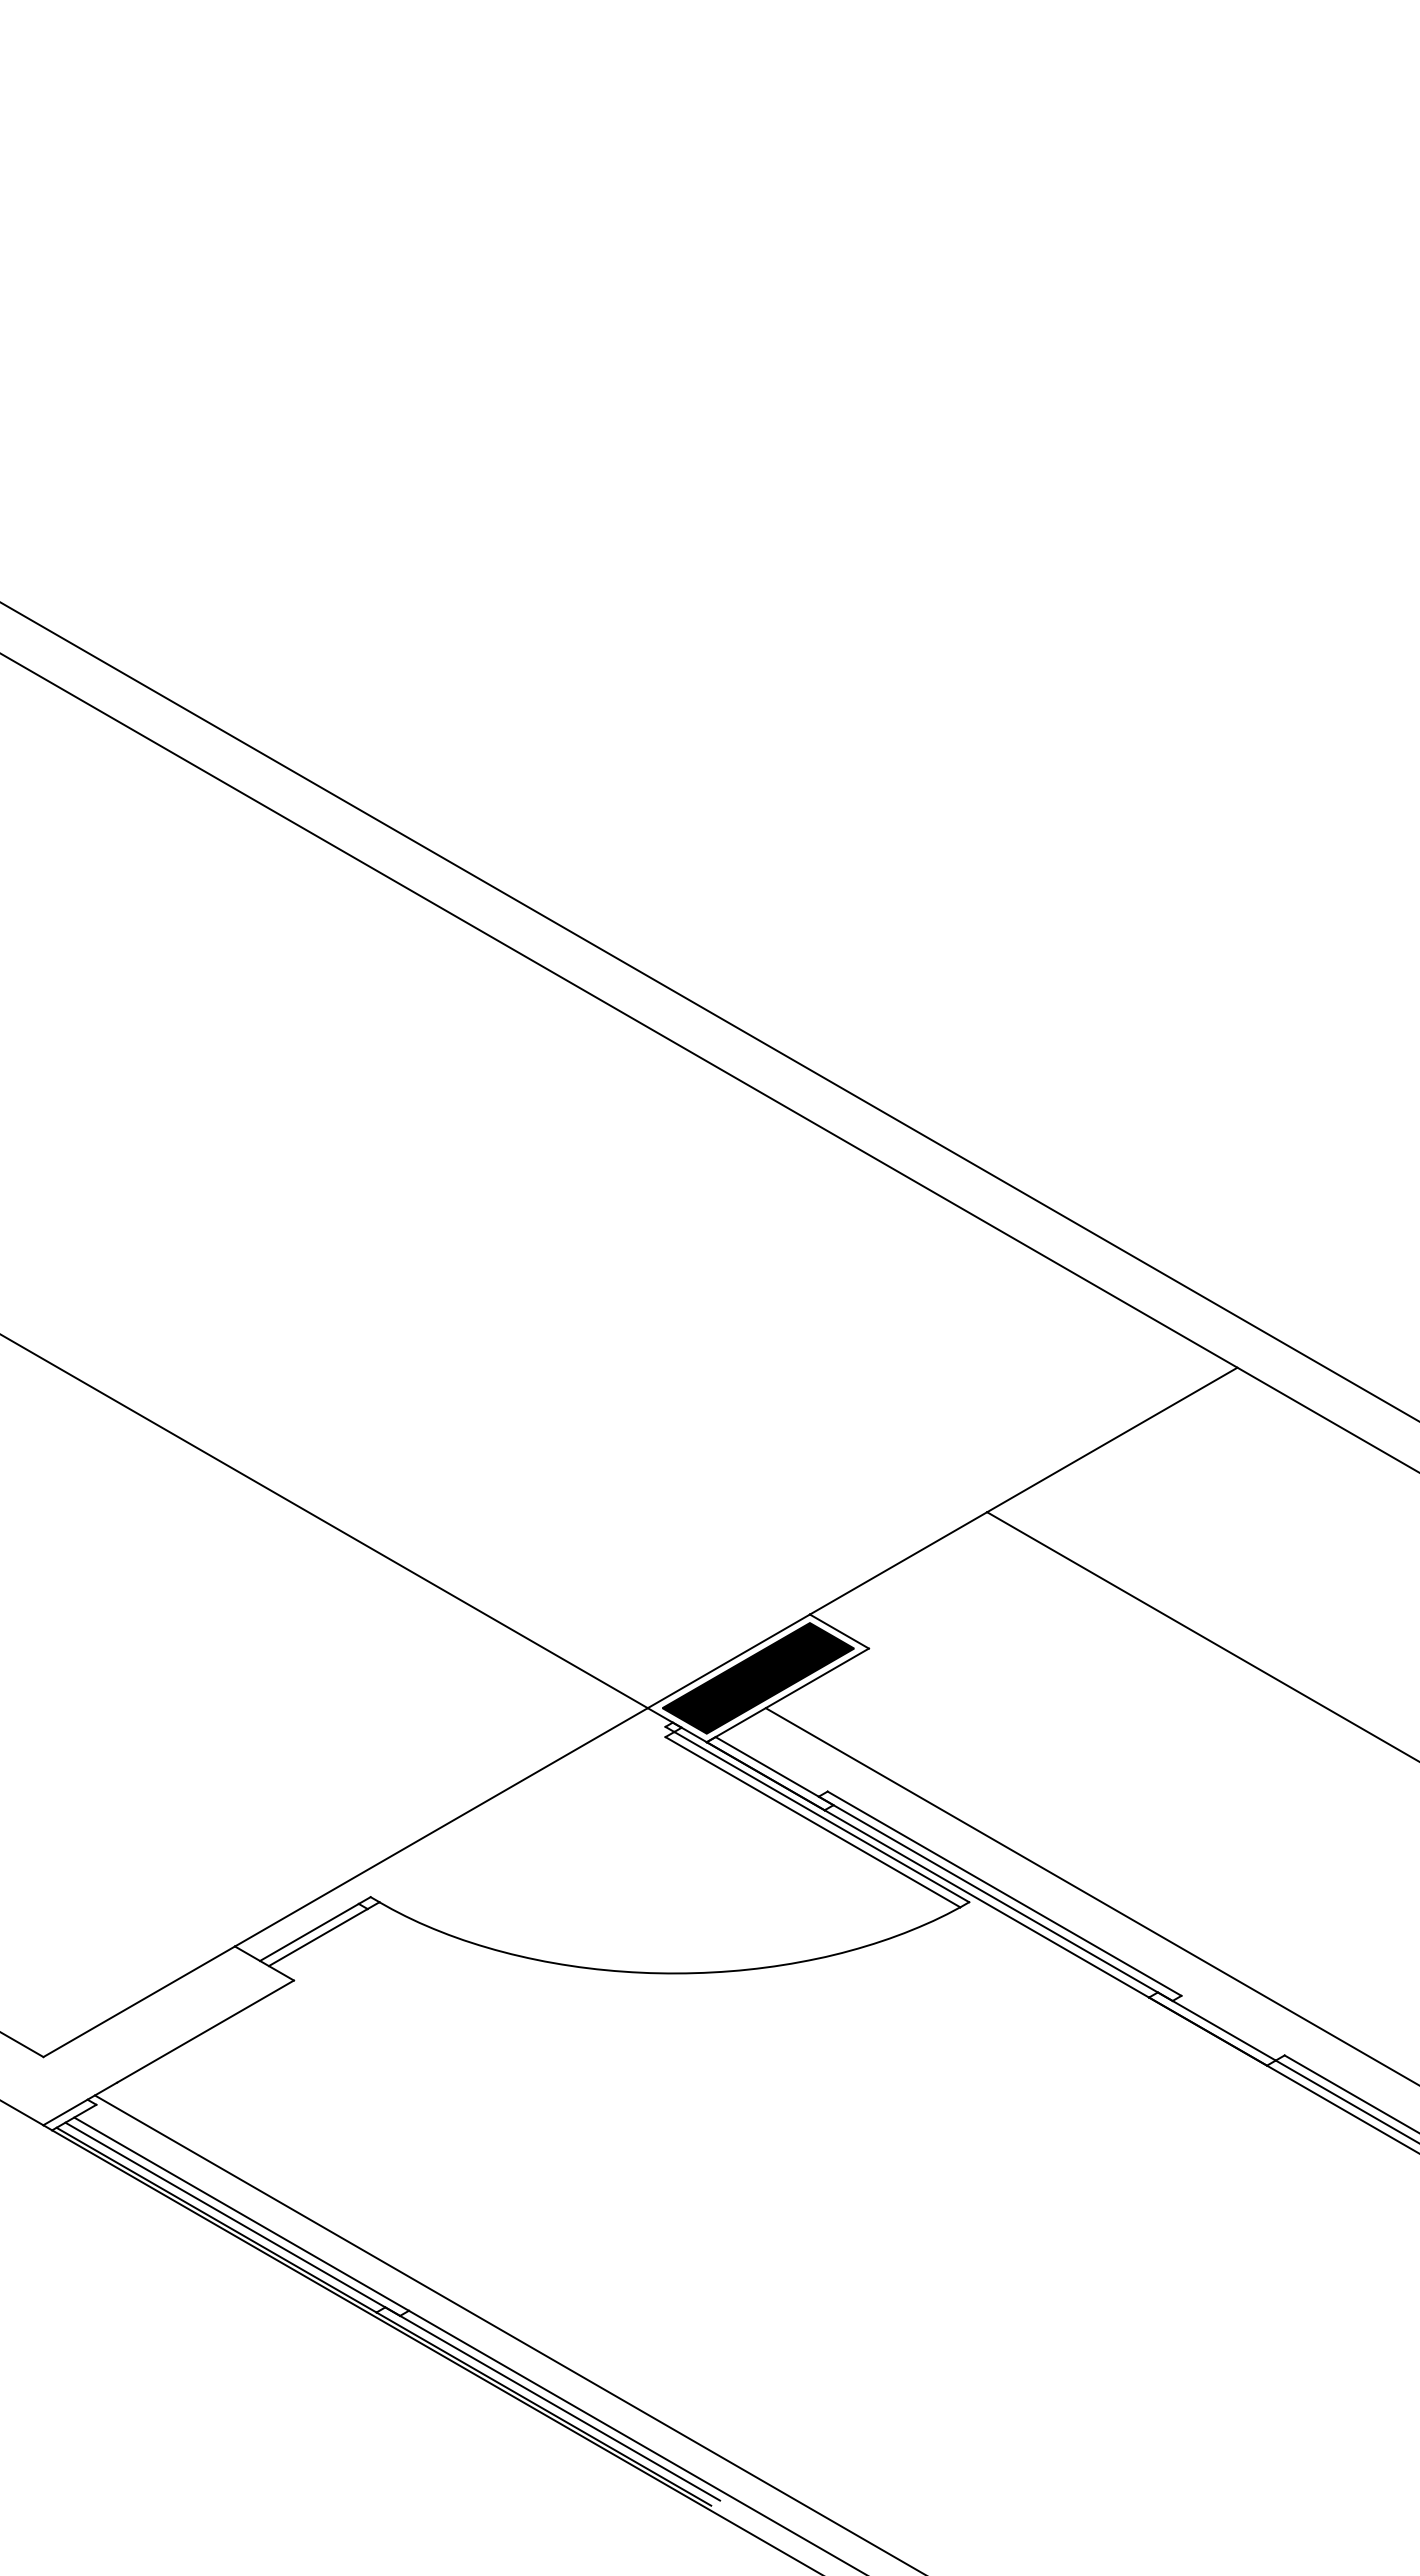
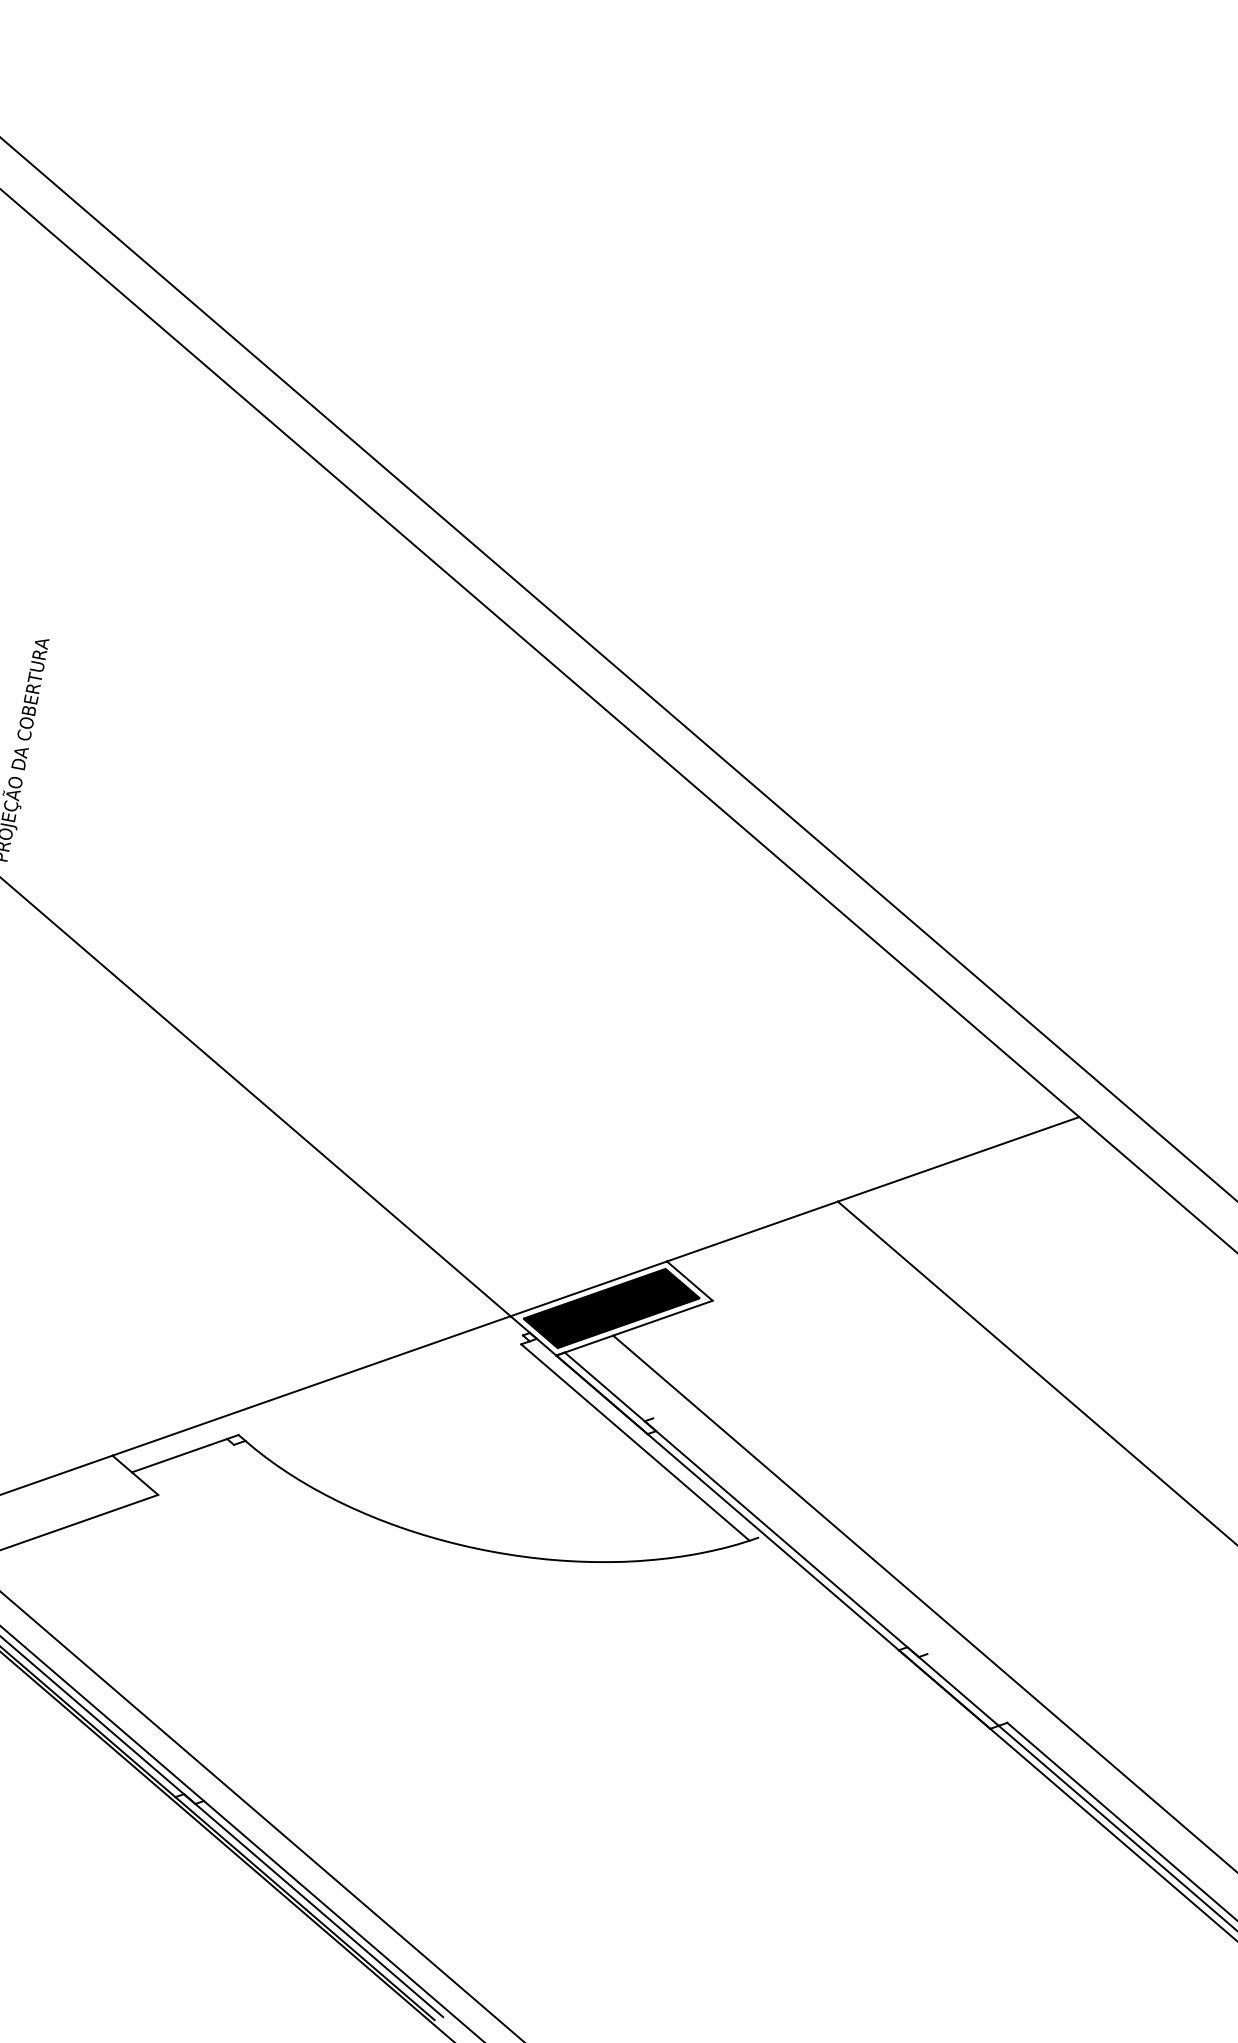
line: (821, 1817) -> (643, 1439), removed
line: (1004, 1893) -> (790, 1536), removed
line: (317, 1937) -> (185, 1461), removed

